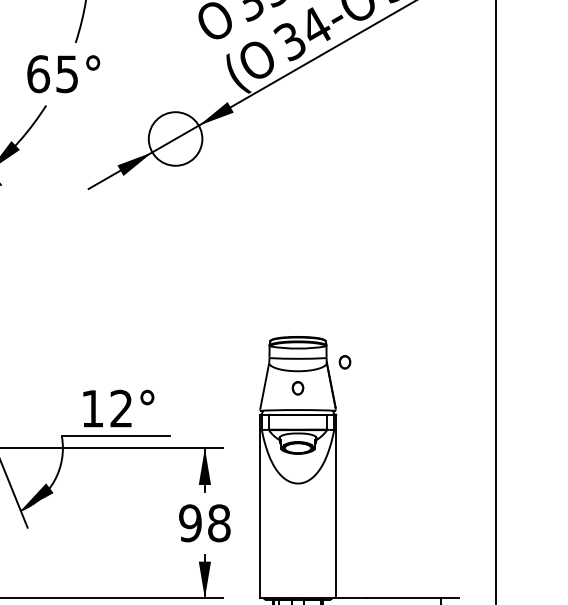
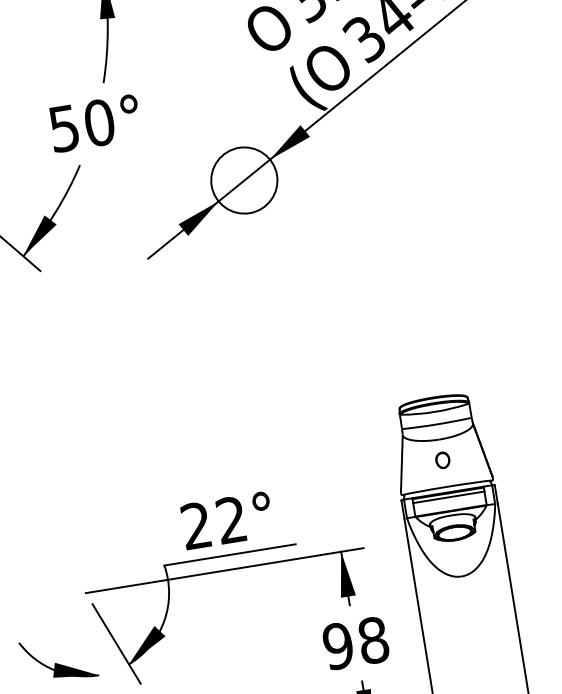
text: (52, 74) -> (81, 126), 65° -> 50°
part: (344, 362) -> (494, 419), removed
text: (91, 408) -> (195, 525), 12° -> 22°
line: (297, 418) -> (448, 497), added

